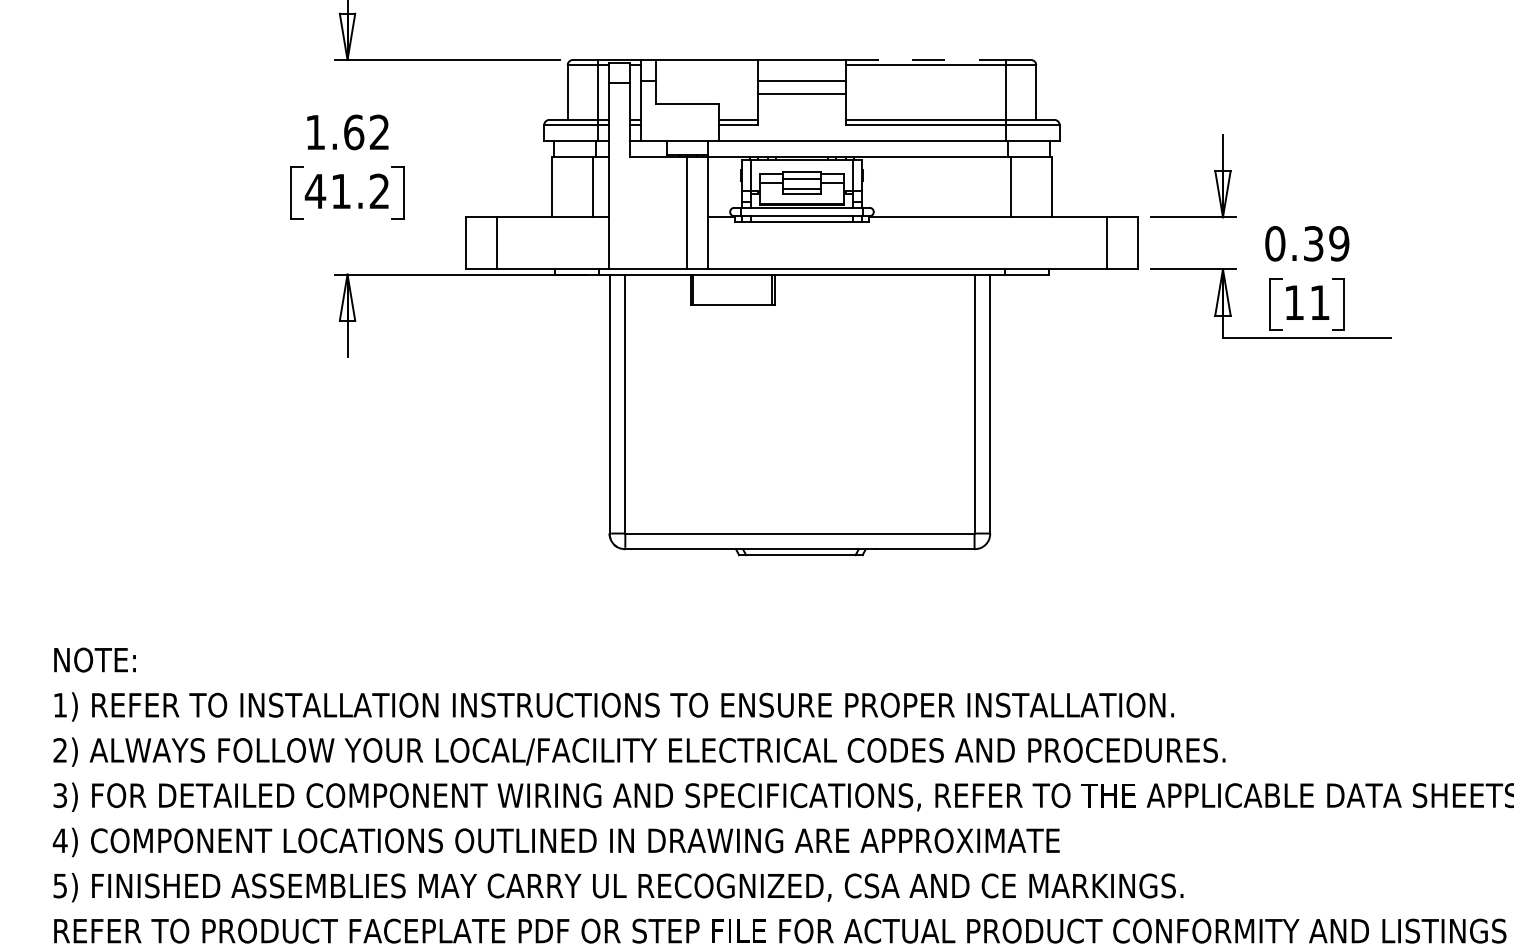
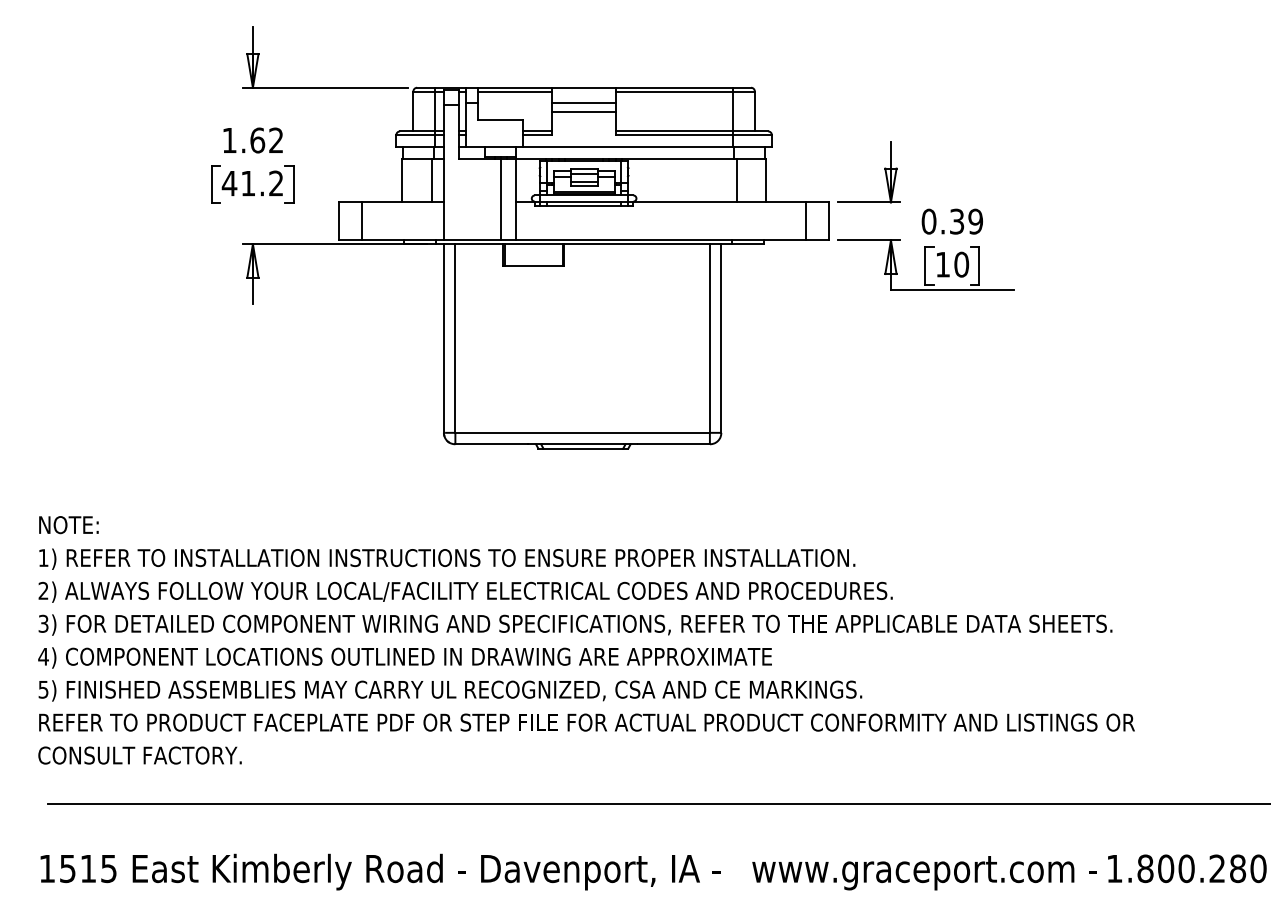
line: (927, 59) -> (675, 87), dashed -> solid
line: (706, 65) -> (514, 91), added
text: (1319, 302) -> (961, 264), 11 -> 10

